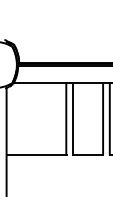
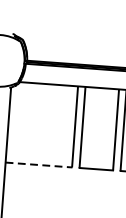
line: (37, 155) -> (40, 165), solid -> dashed

